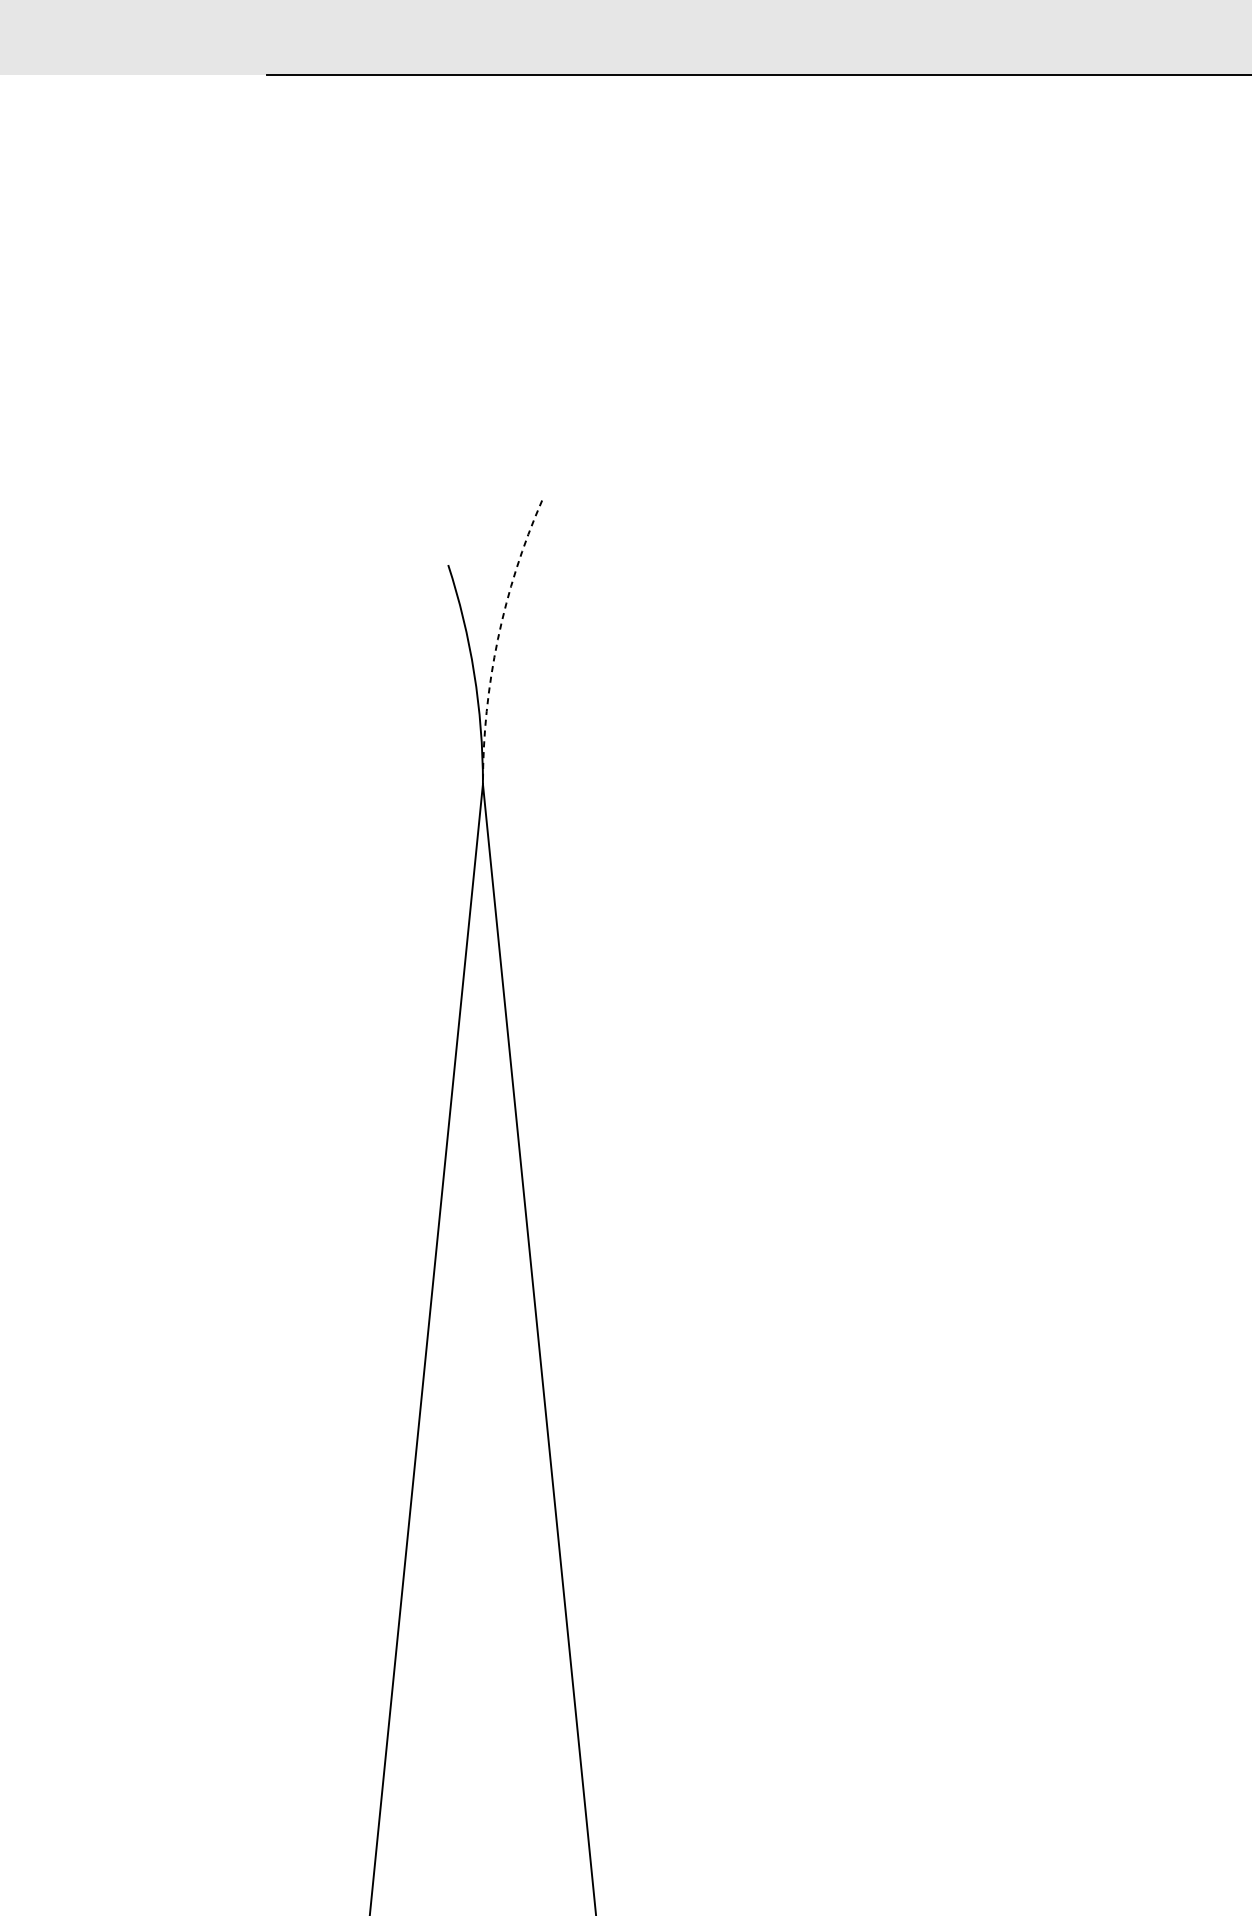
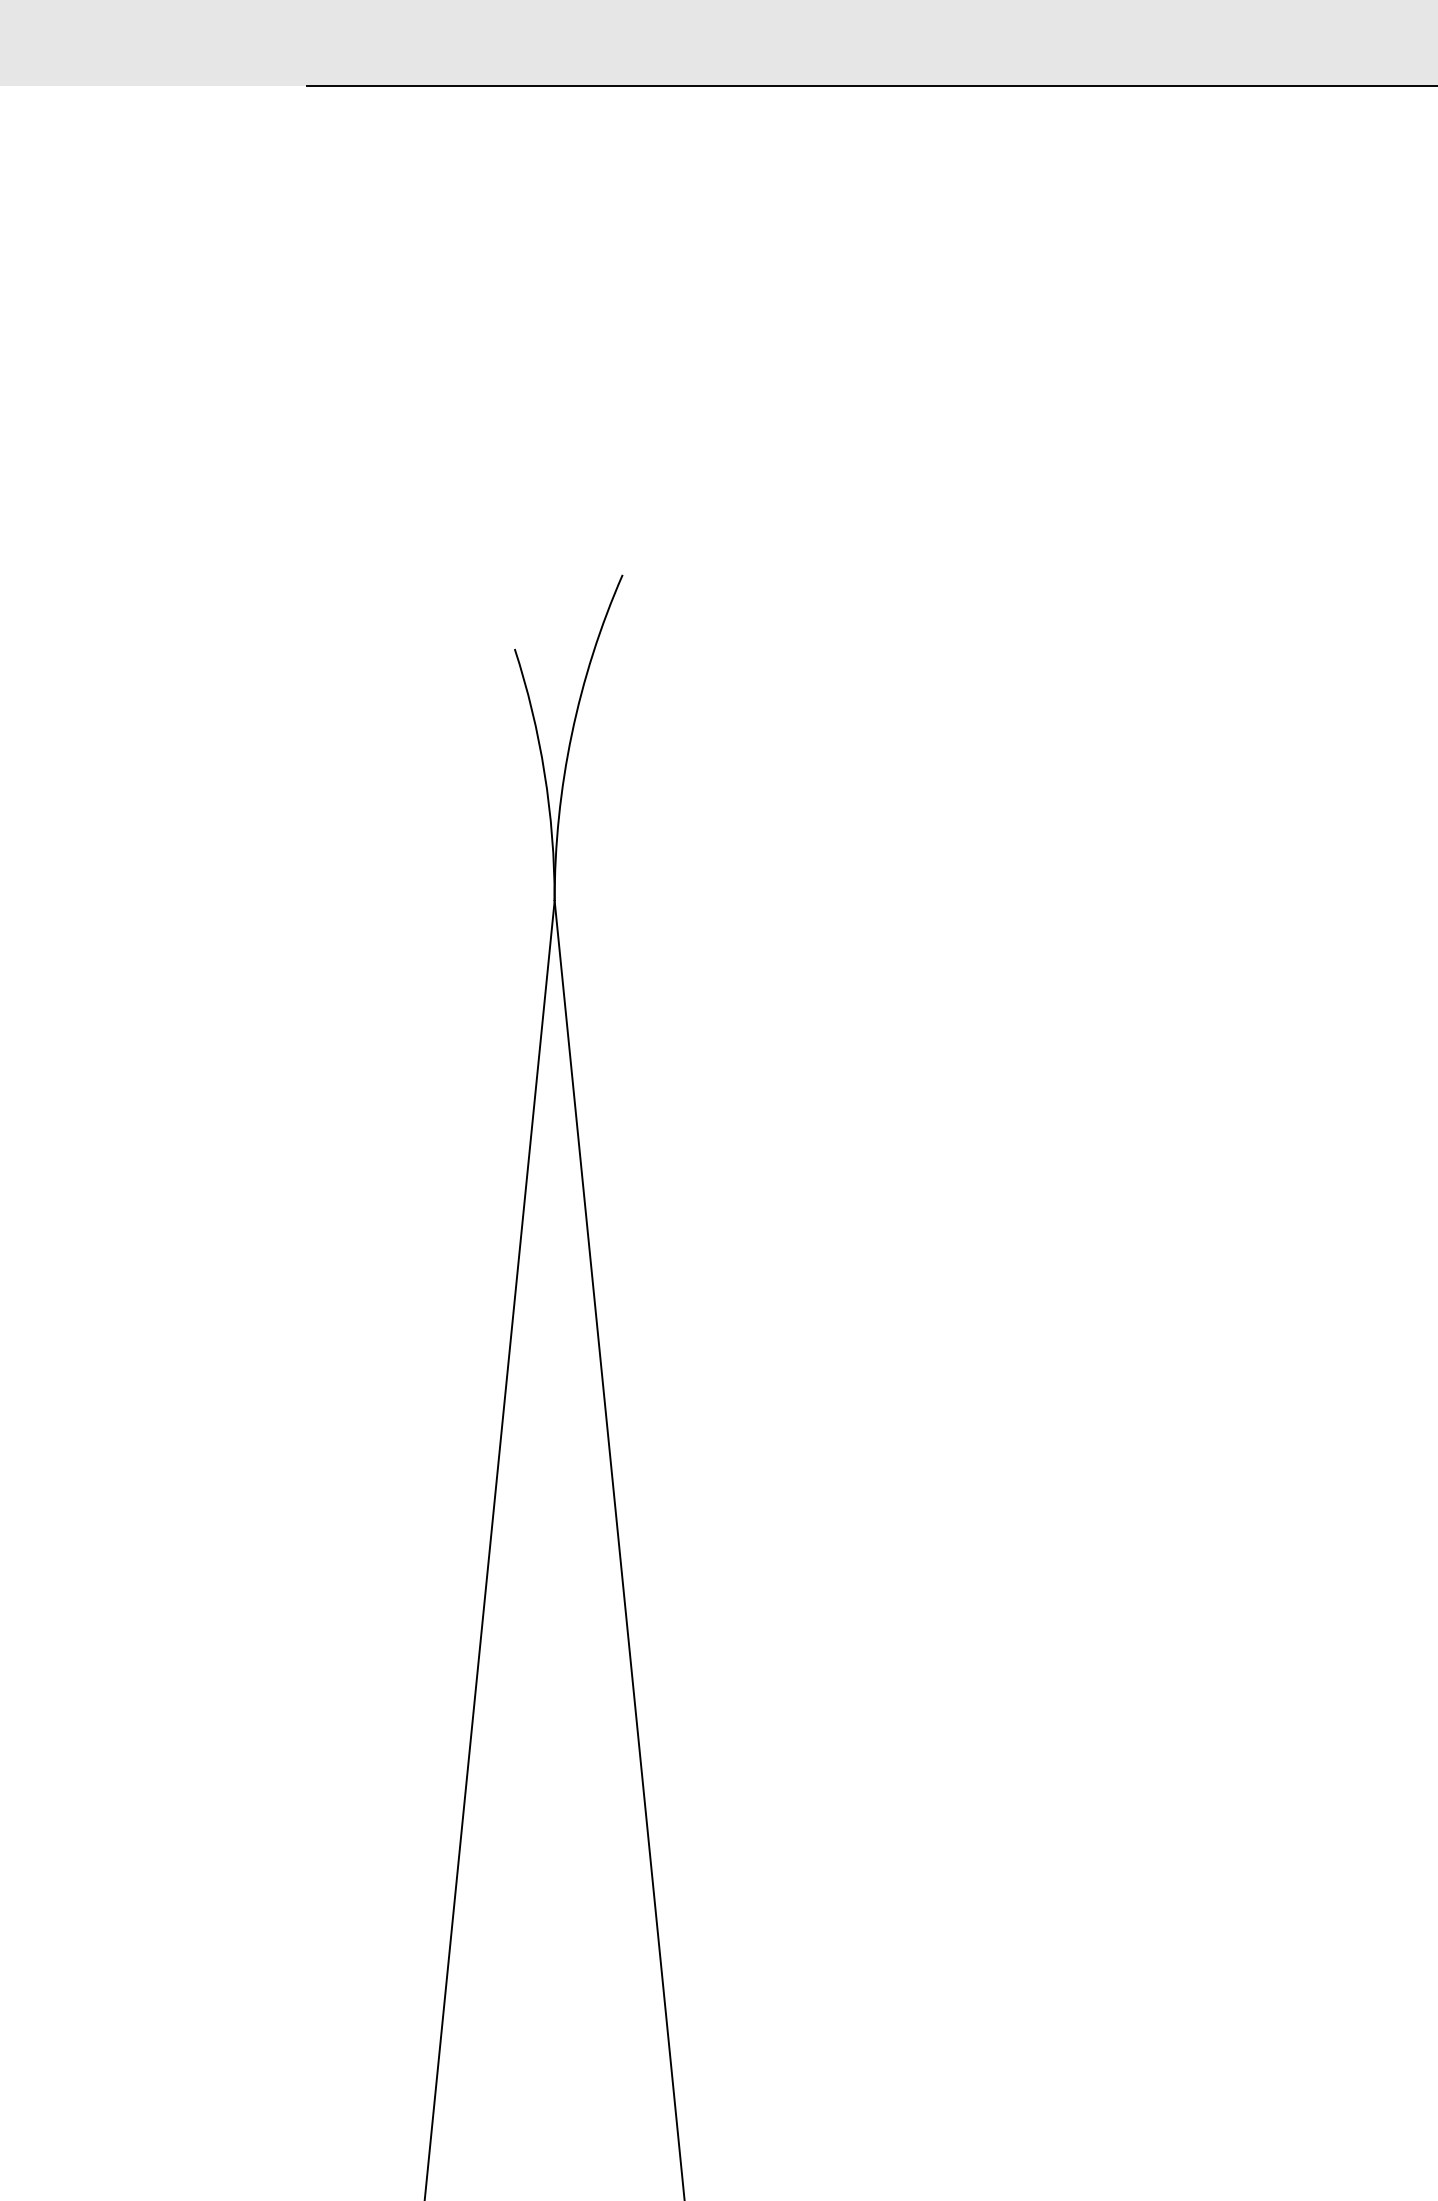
arc: (497, 639) -> (571, 734), dashed -> solid

